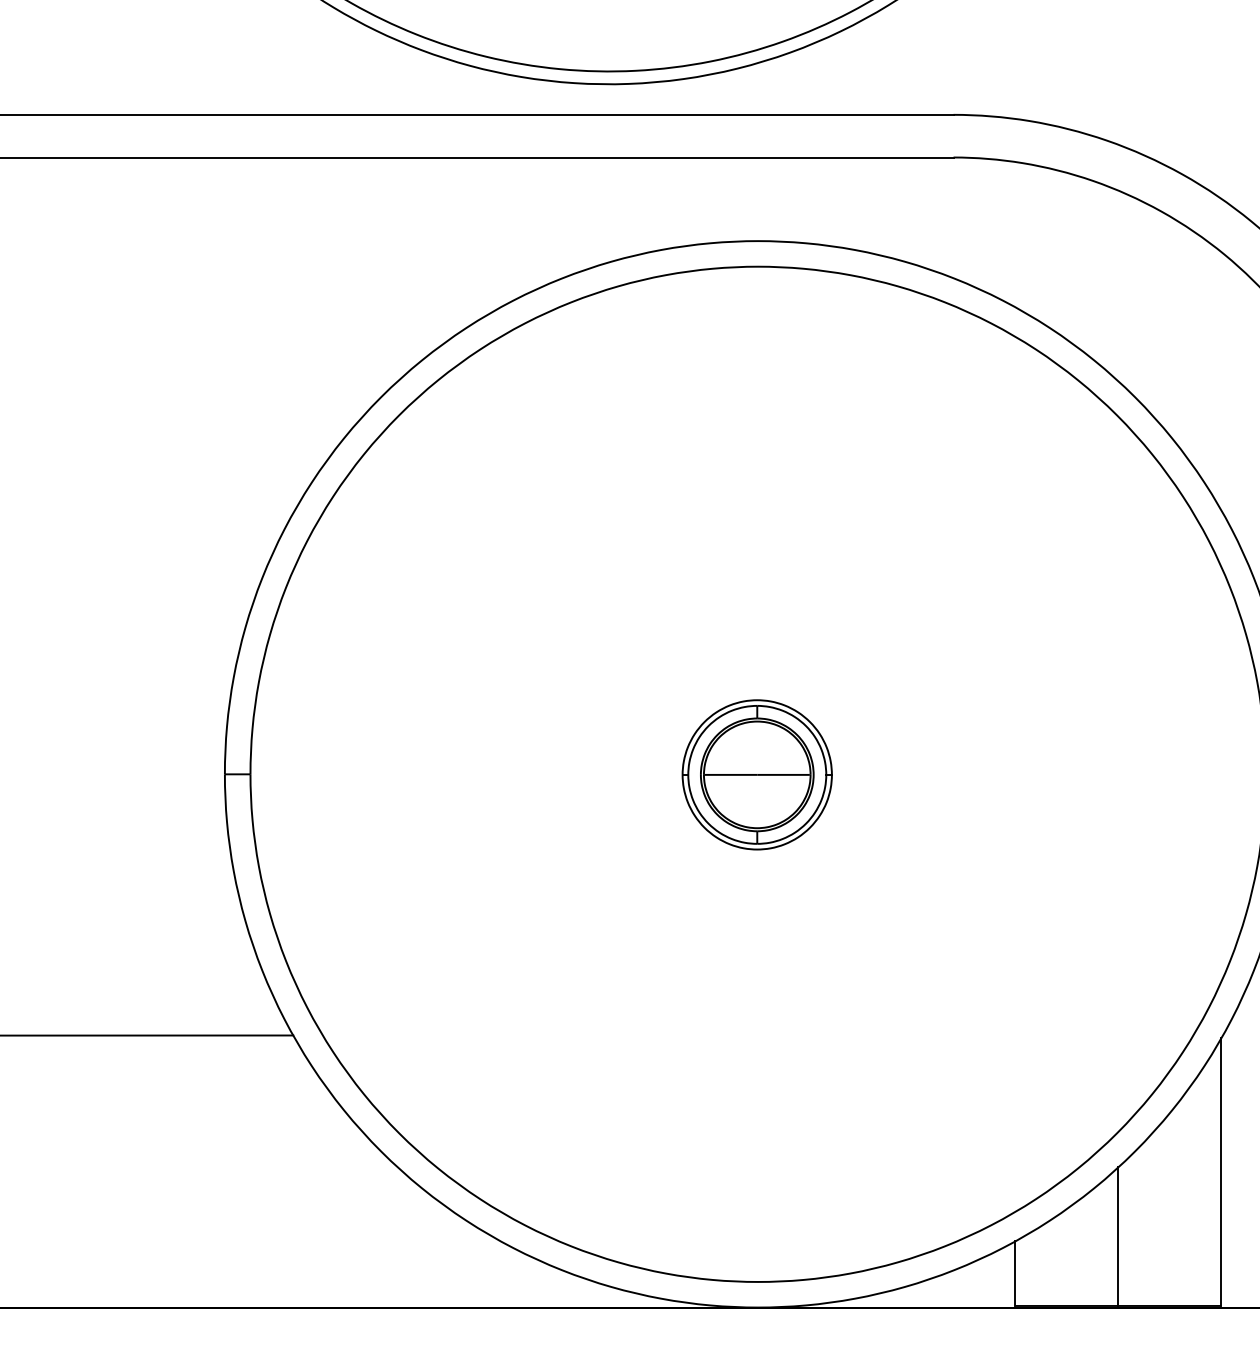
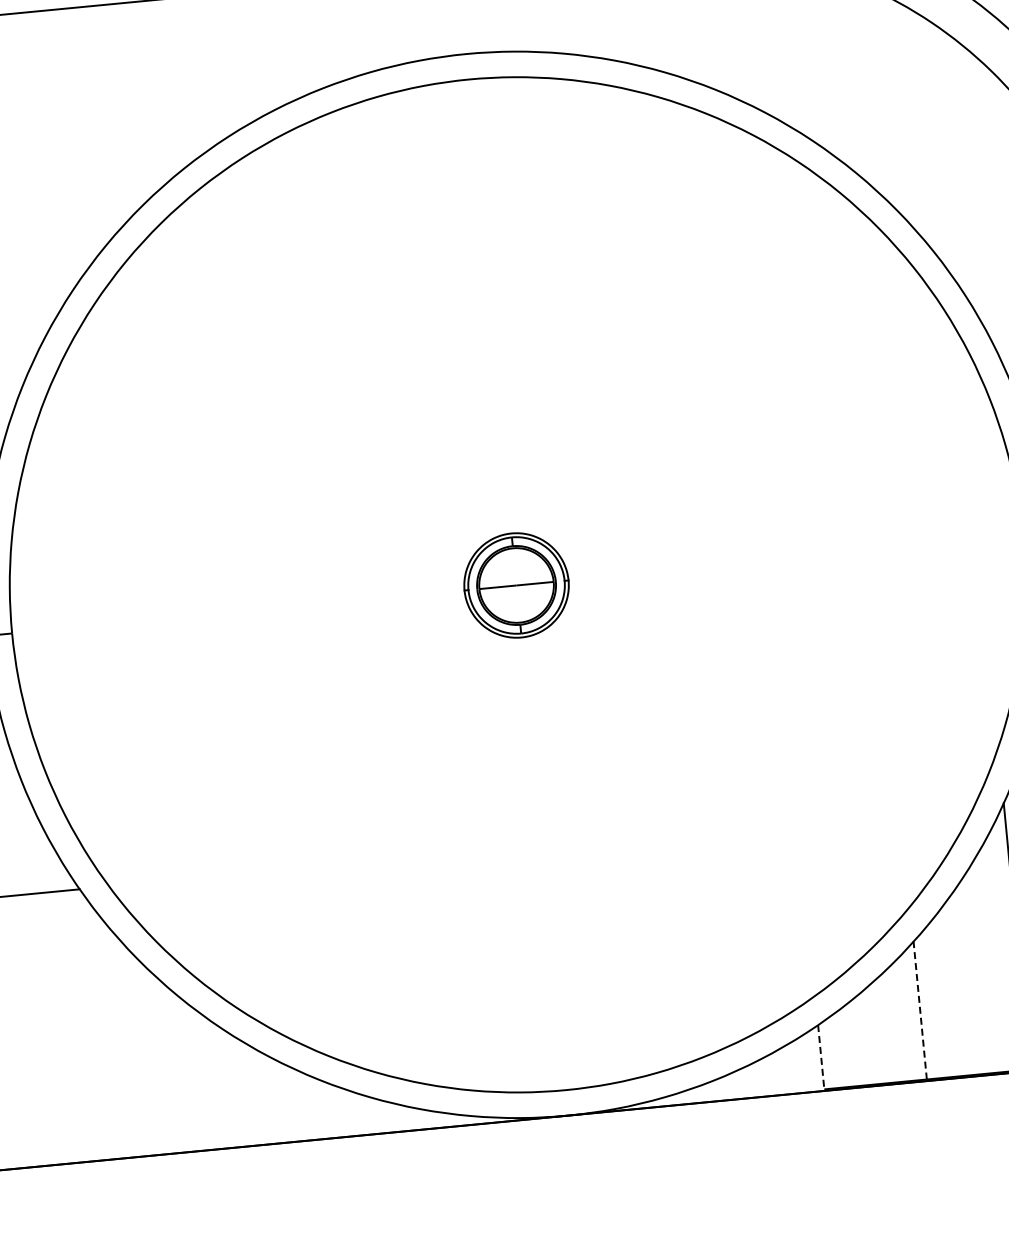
part: (756, 774) -> (515, 585), size x0.7
line: (1118, 1236) -> (920, 1010), solid -> dashed
line: (1015, 1274) -> (821, 1058), solid -> dashed

